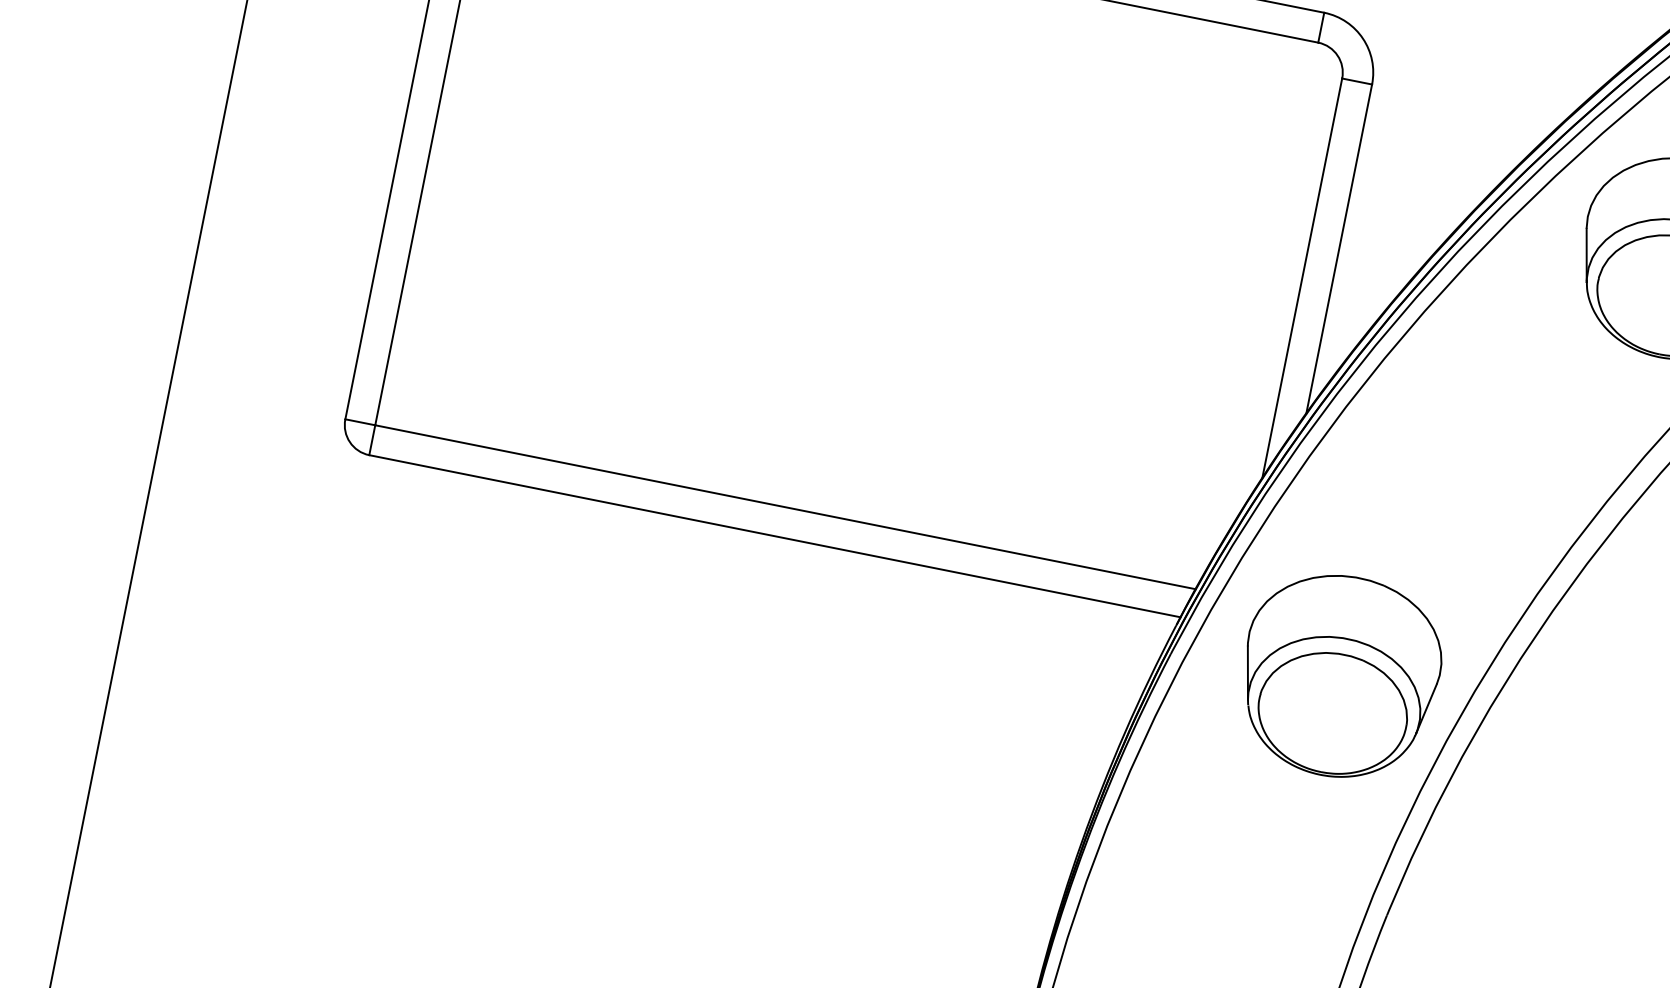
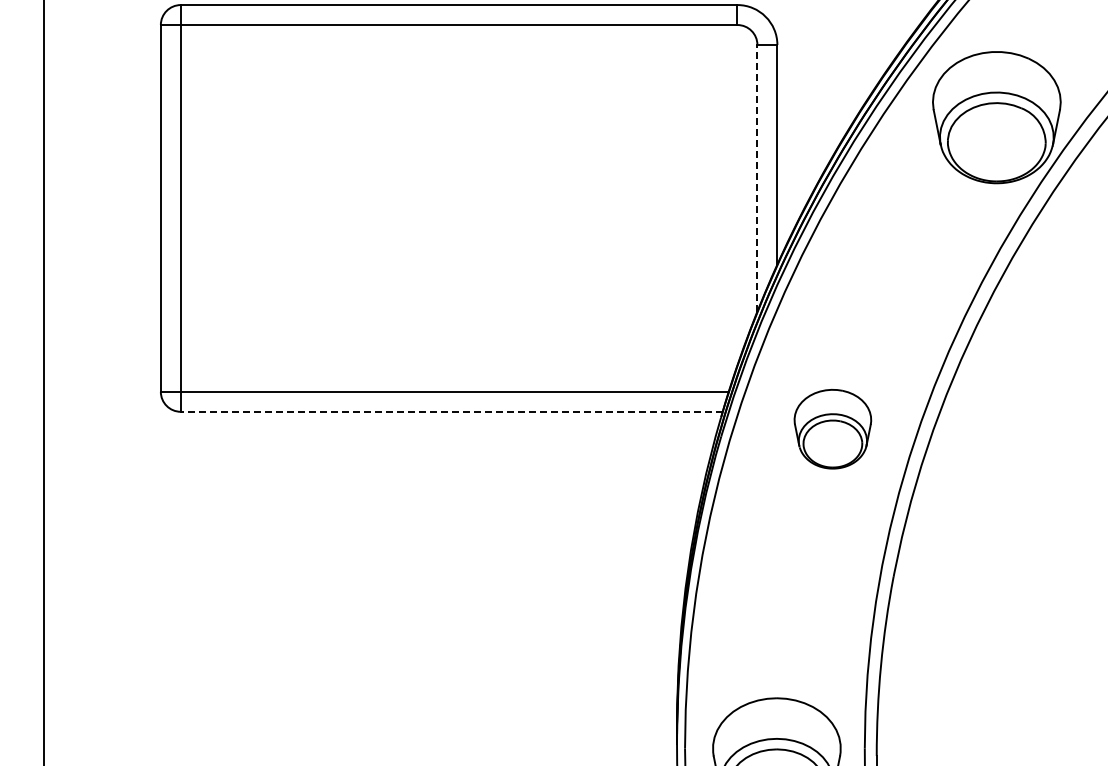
line: (1302, 278) -> (757, 178), solid -> dashed
line: (774, 535) -> (451, 411), solid -> dashed
part: (1339, 675) -> (832, 428), size x0.6

